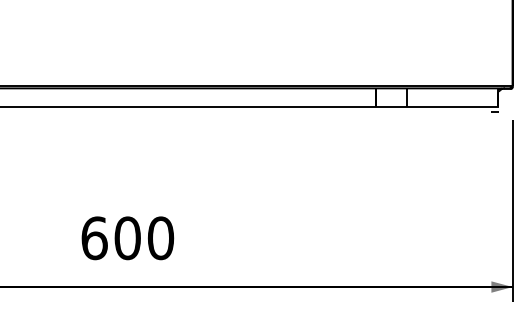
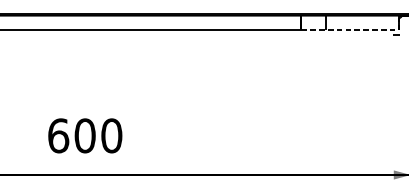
line: (446, 106) -> (357, 30), solid -> dashed
text: (127, 238) -> (84, 136), moved

